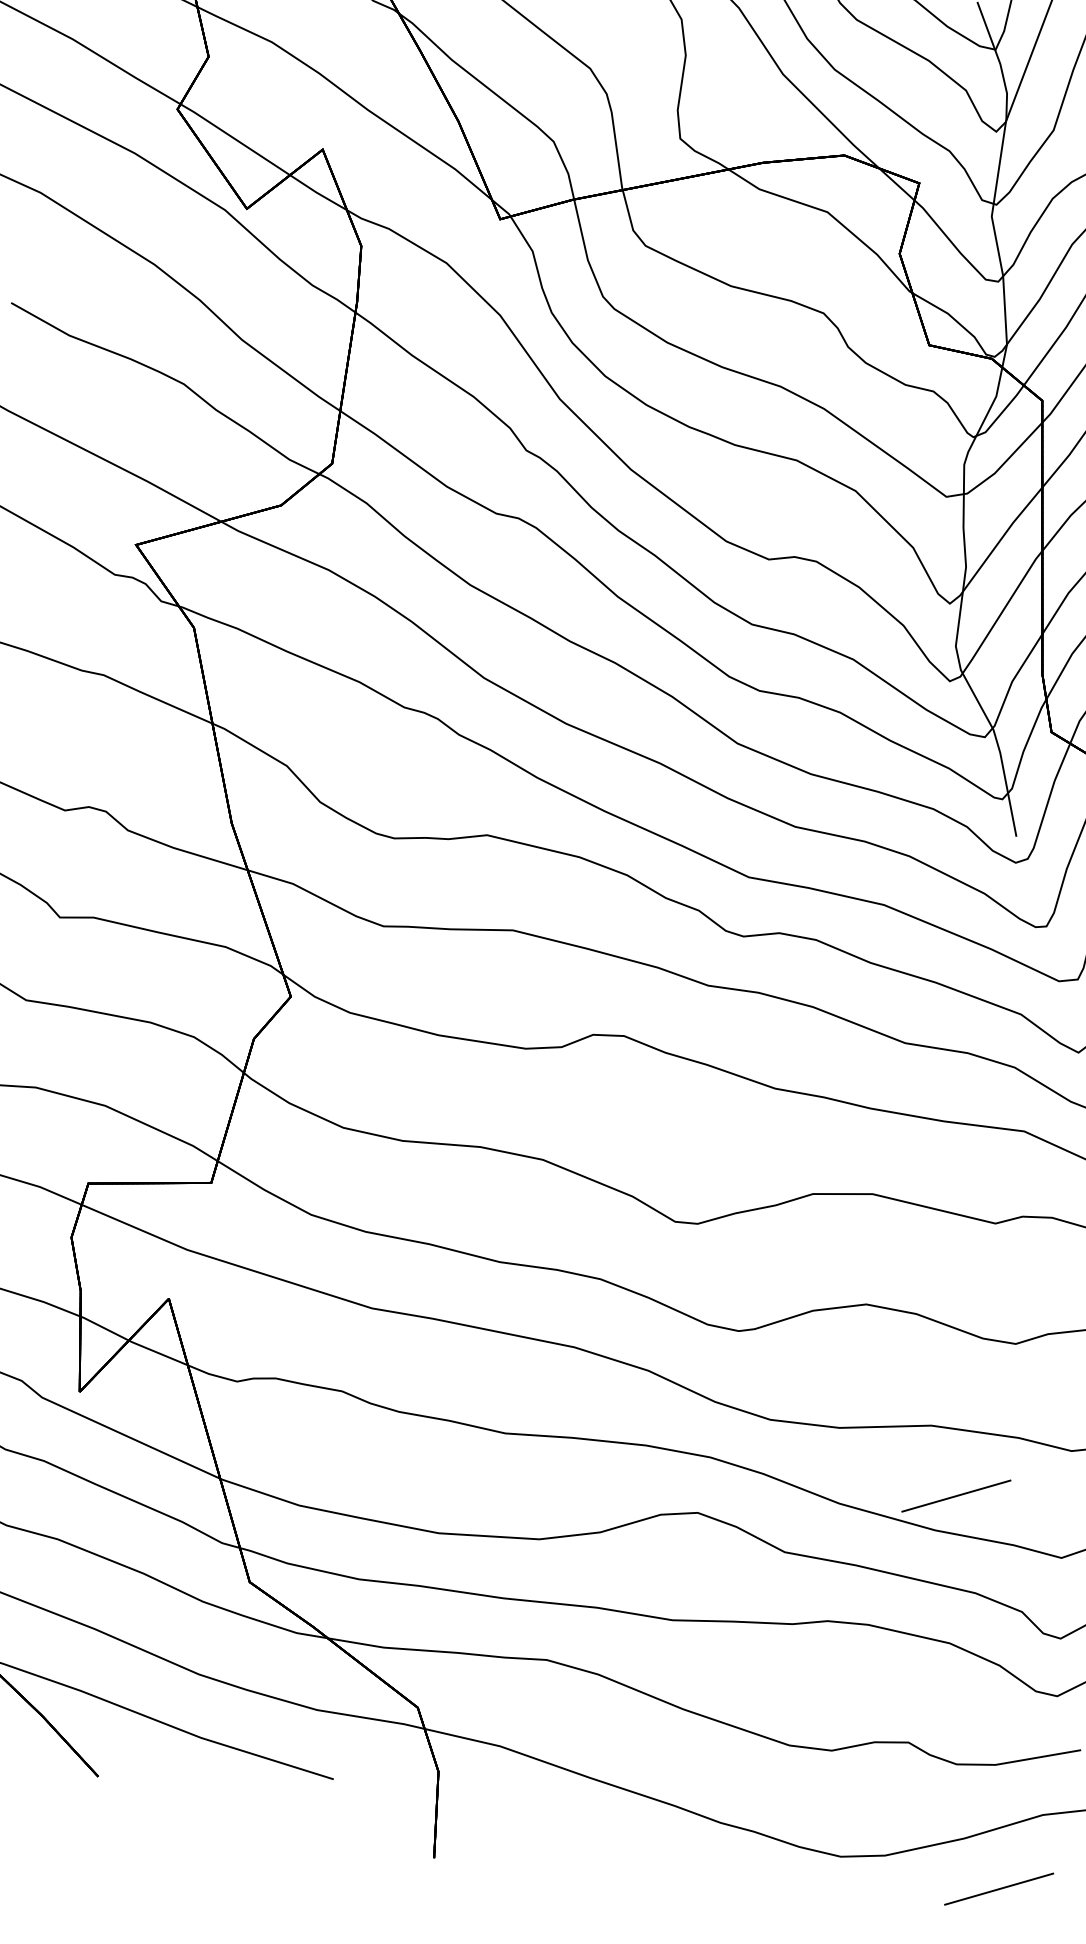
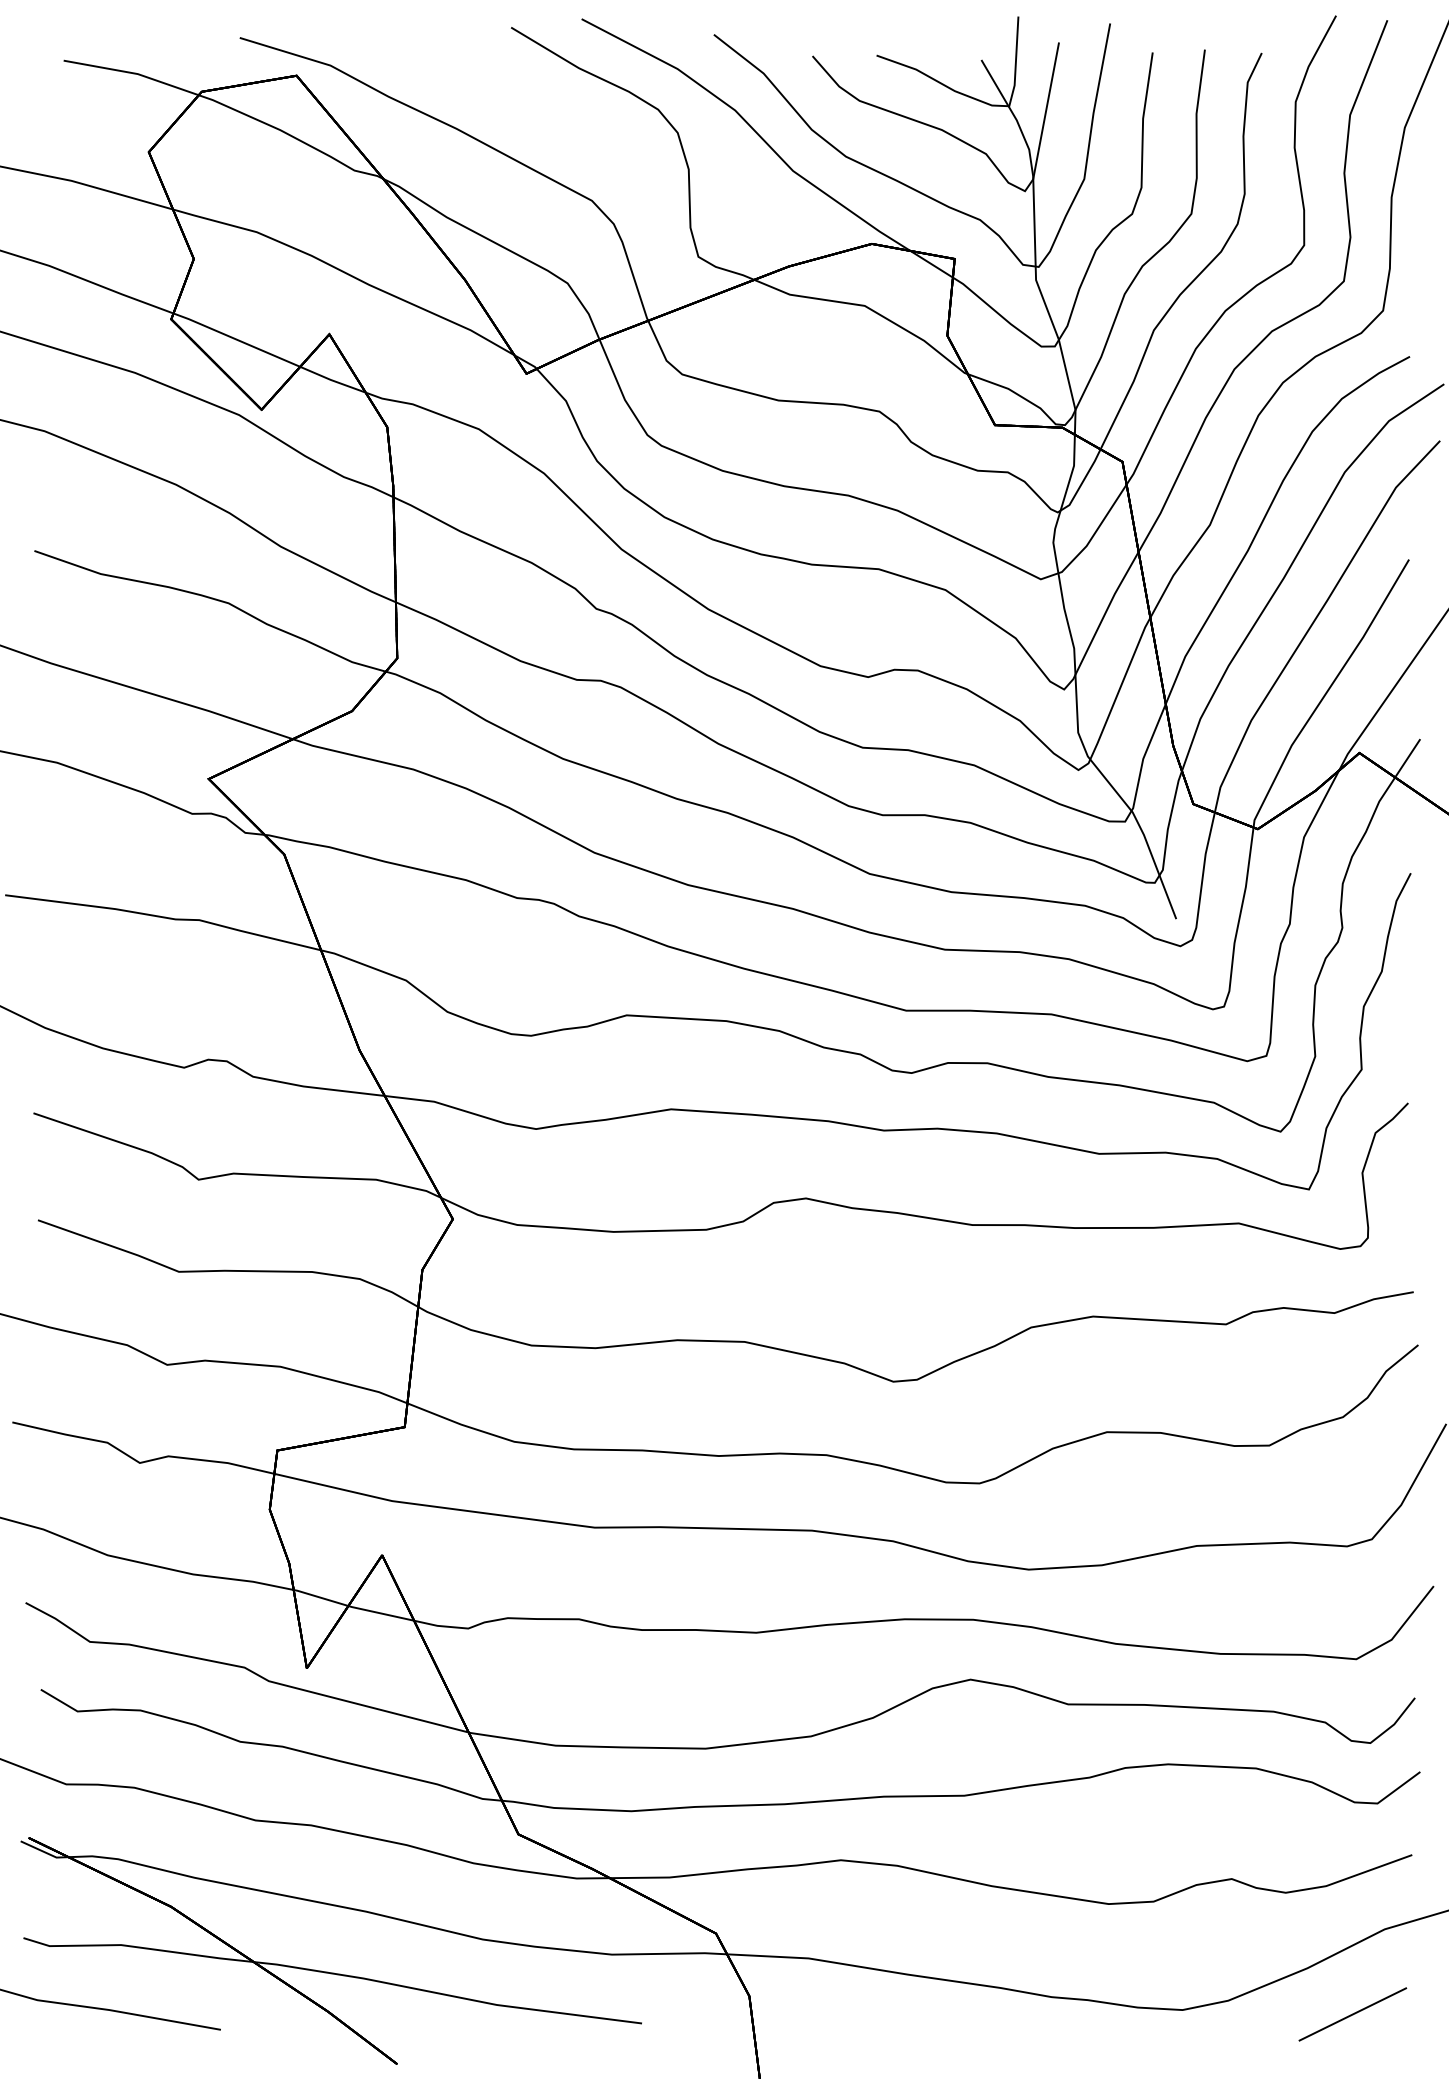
line: (956, 1496) -> (1235, 1614), removed

